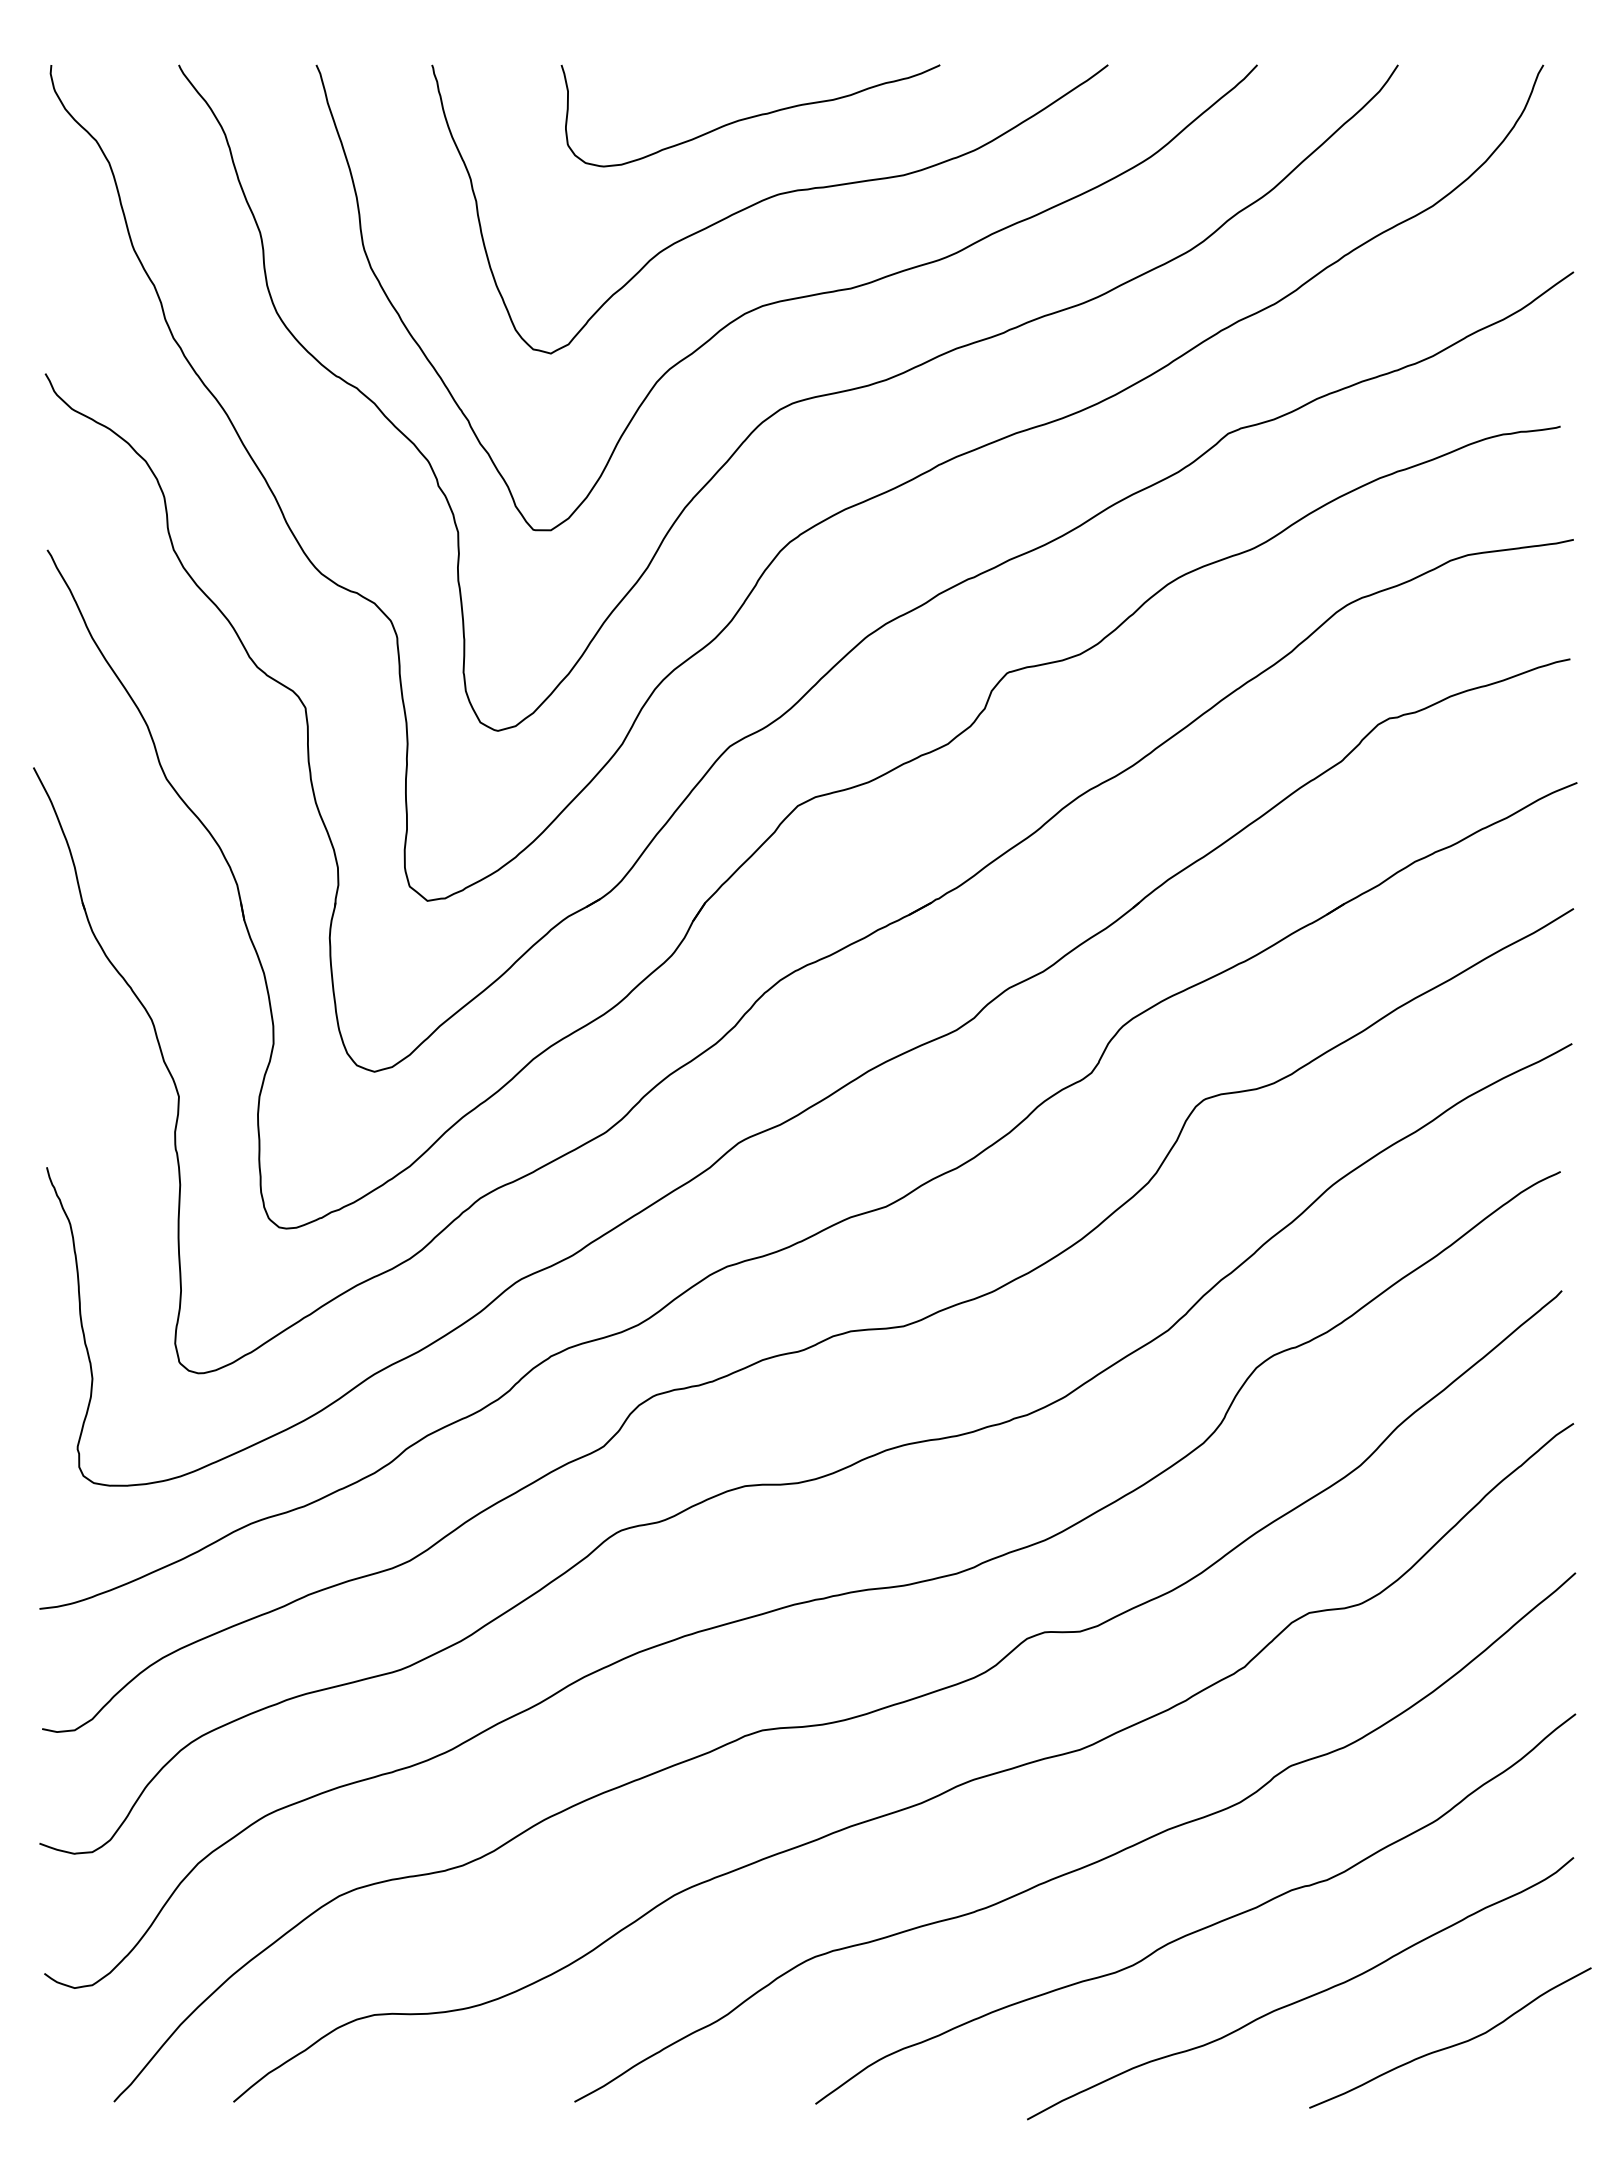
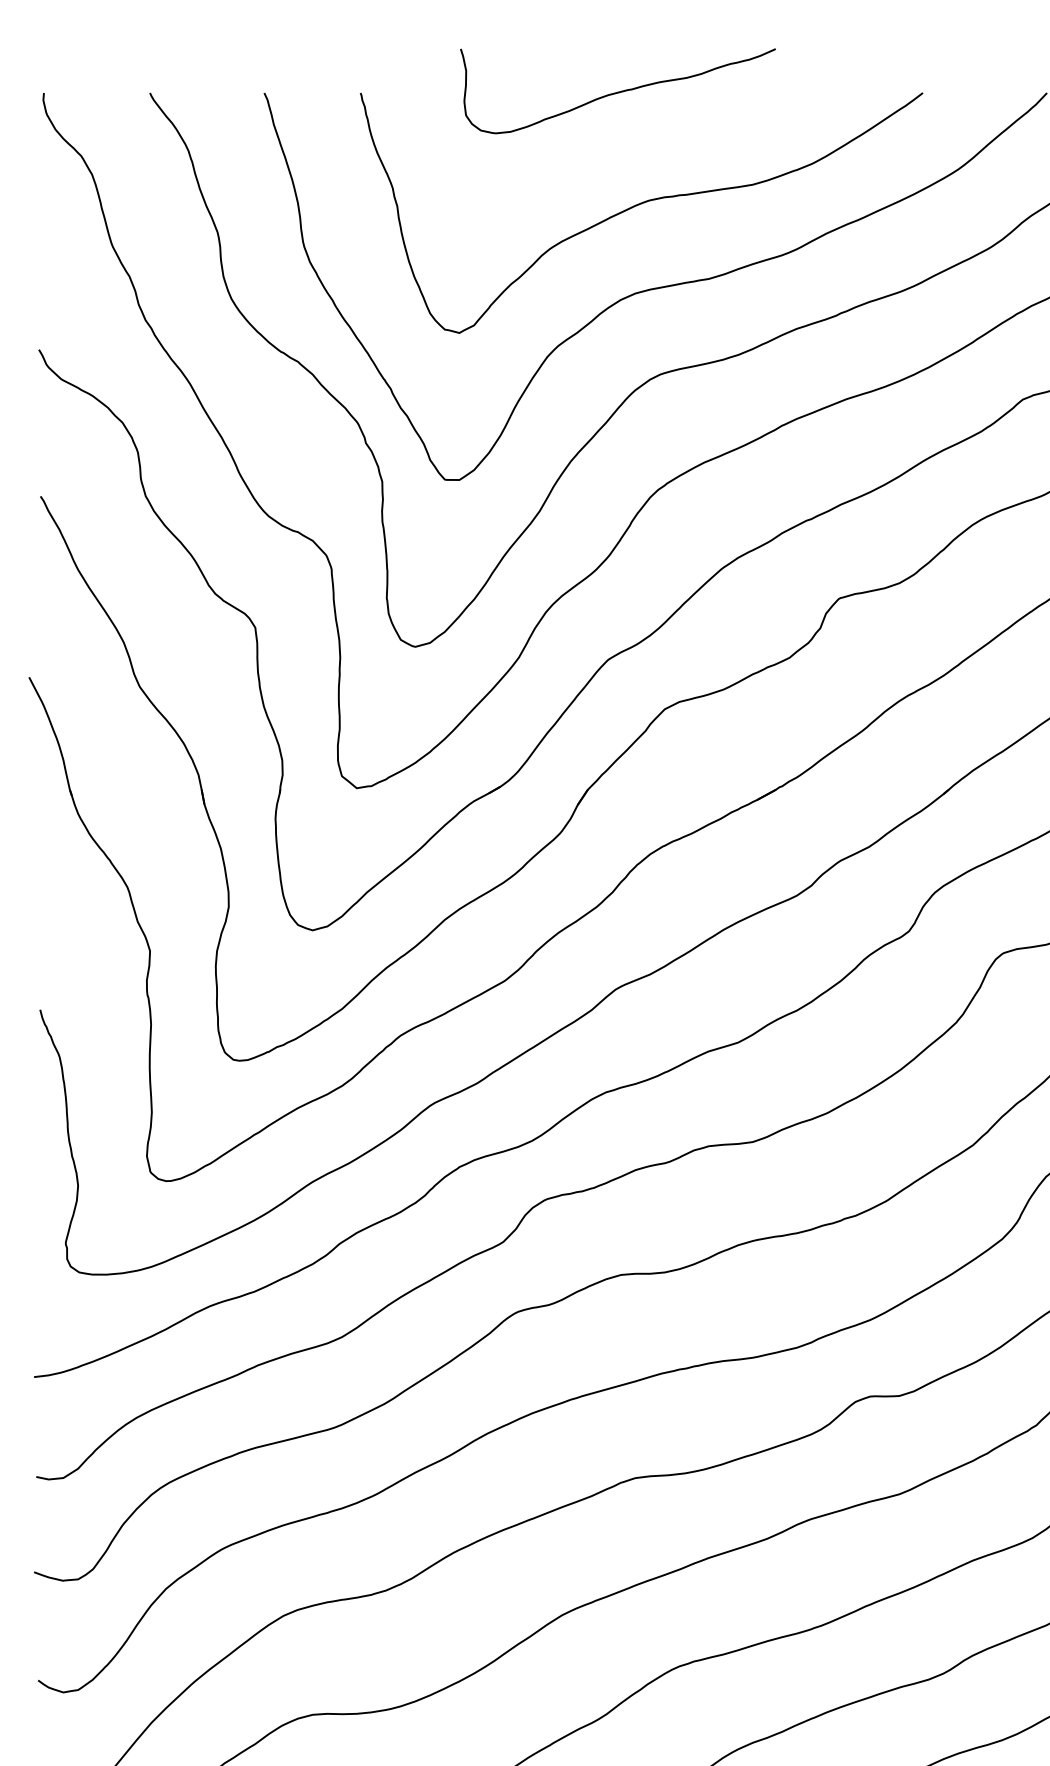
curve: (750, 116) -> (617, 91), moved

